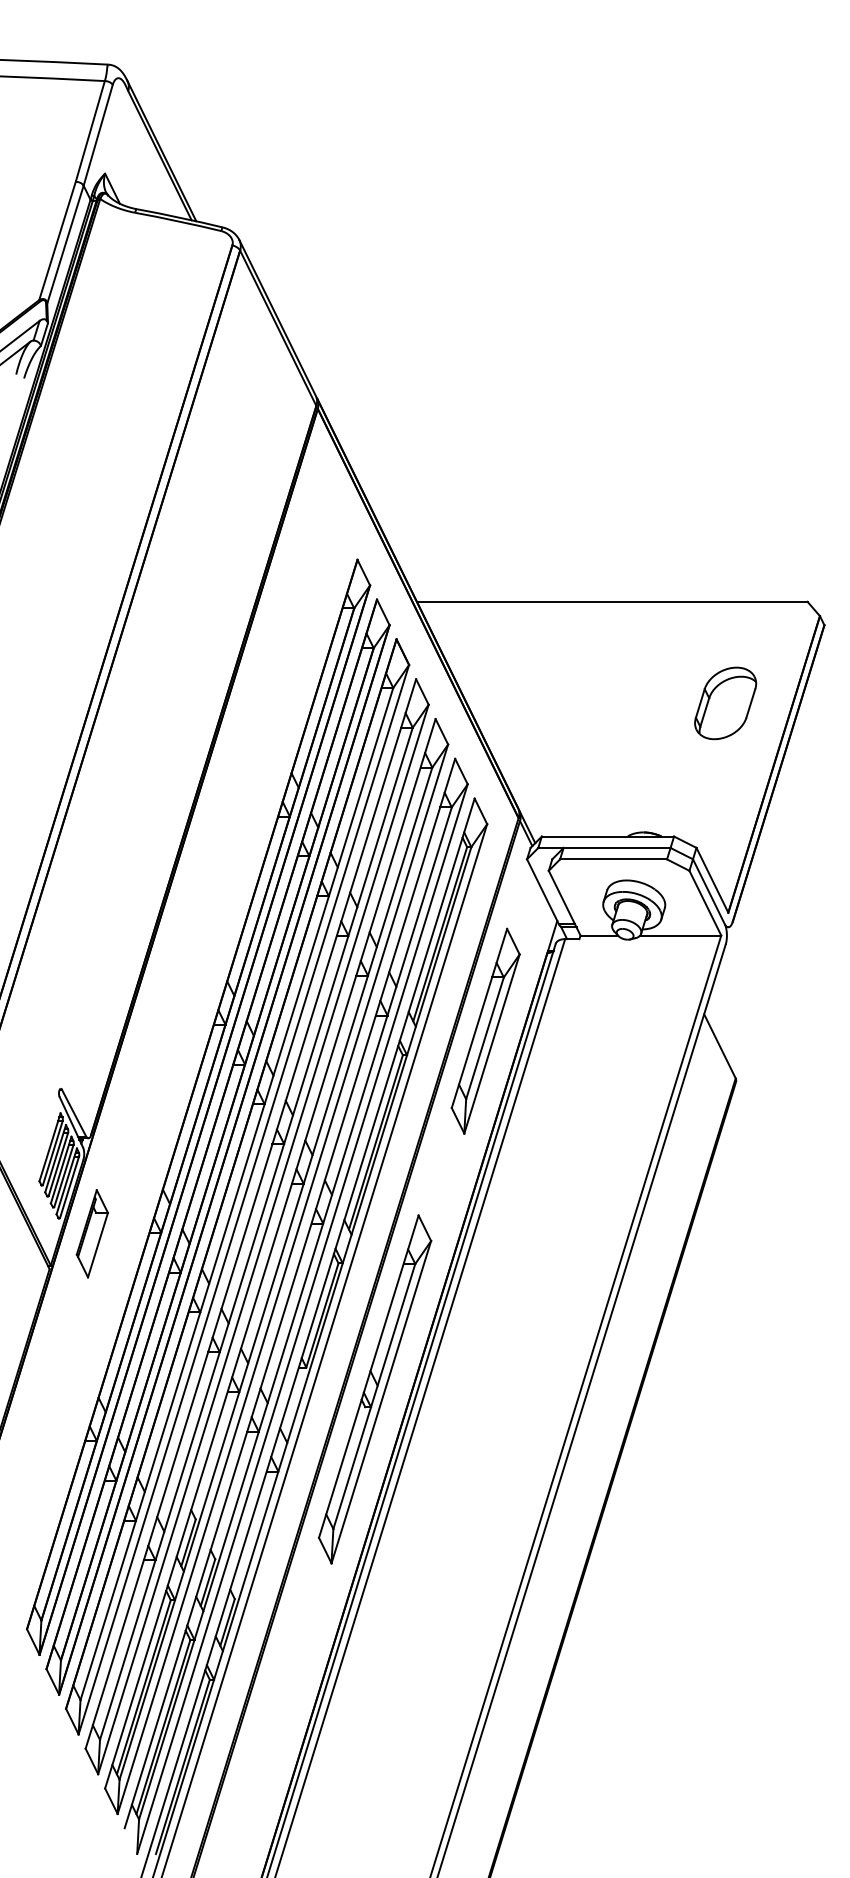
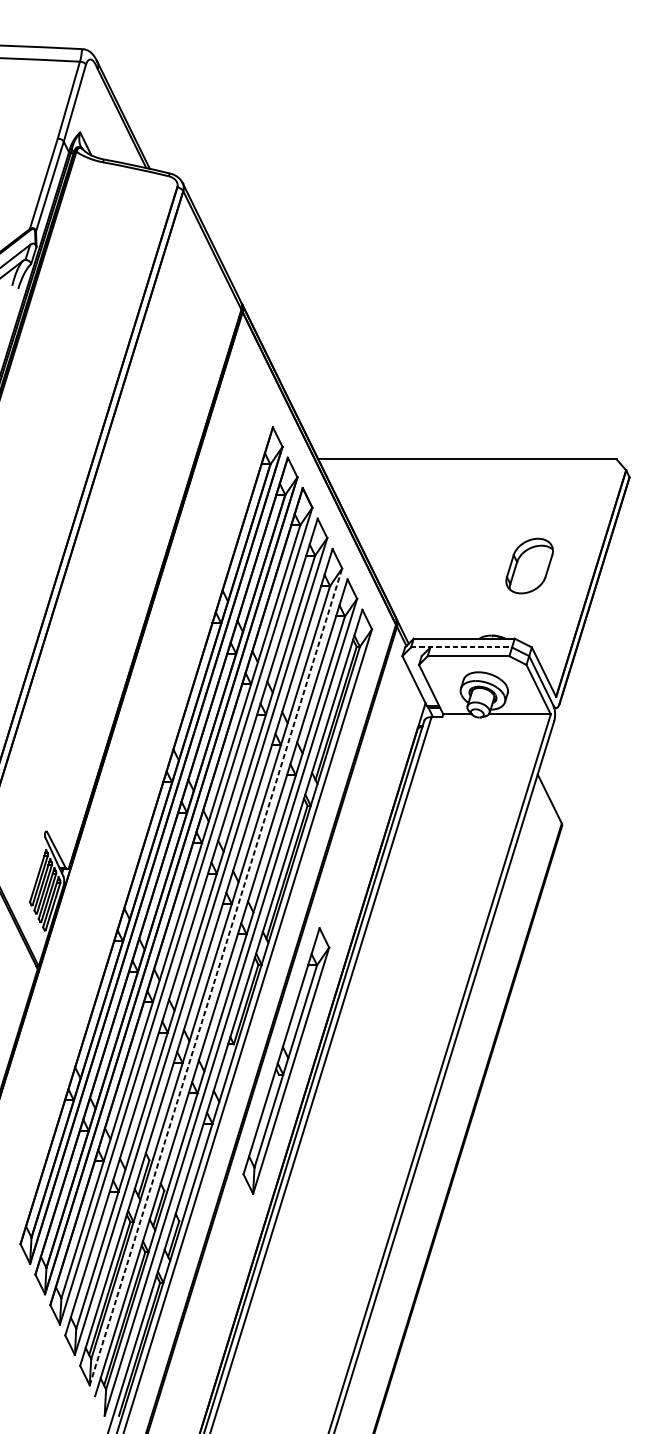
part: (725, 703) -> (529, 566), moved
line: (604, 847) -> (461, 647), solid -> dashed
part: (485, 1030) -> (370, 786), removed
part: (91, 1233) -> (69, 941), removed
line: (282, 1279) -> (215, 977), solid -> dashed

